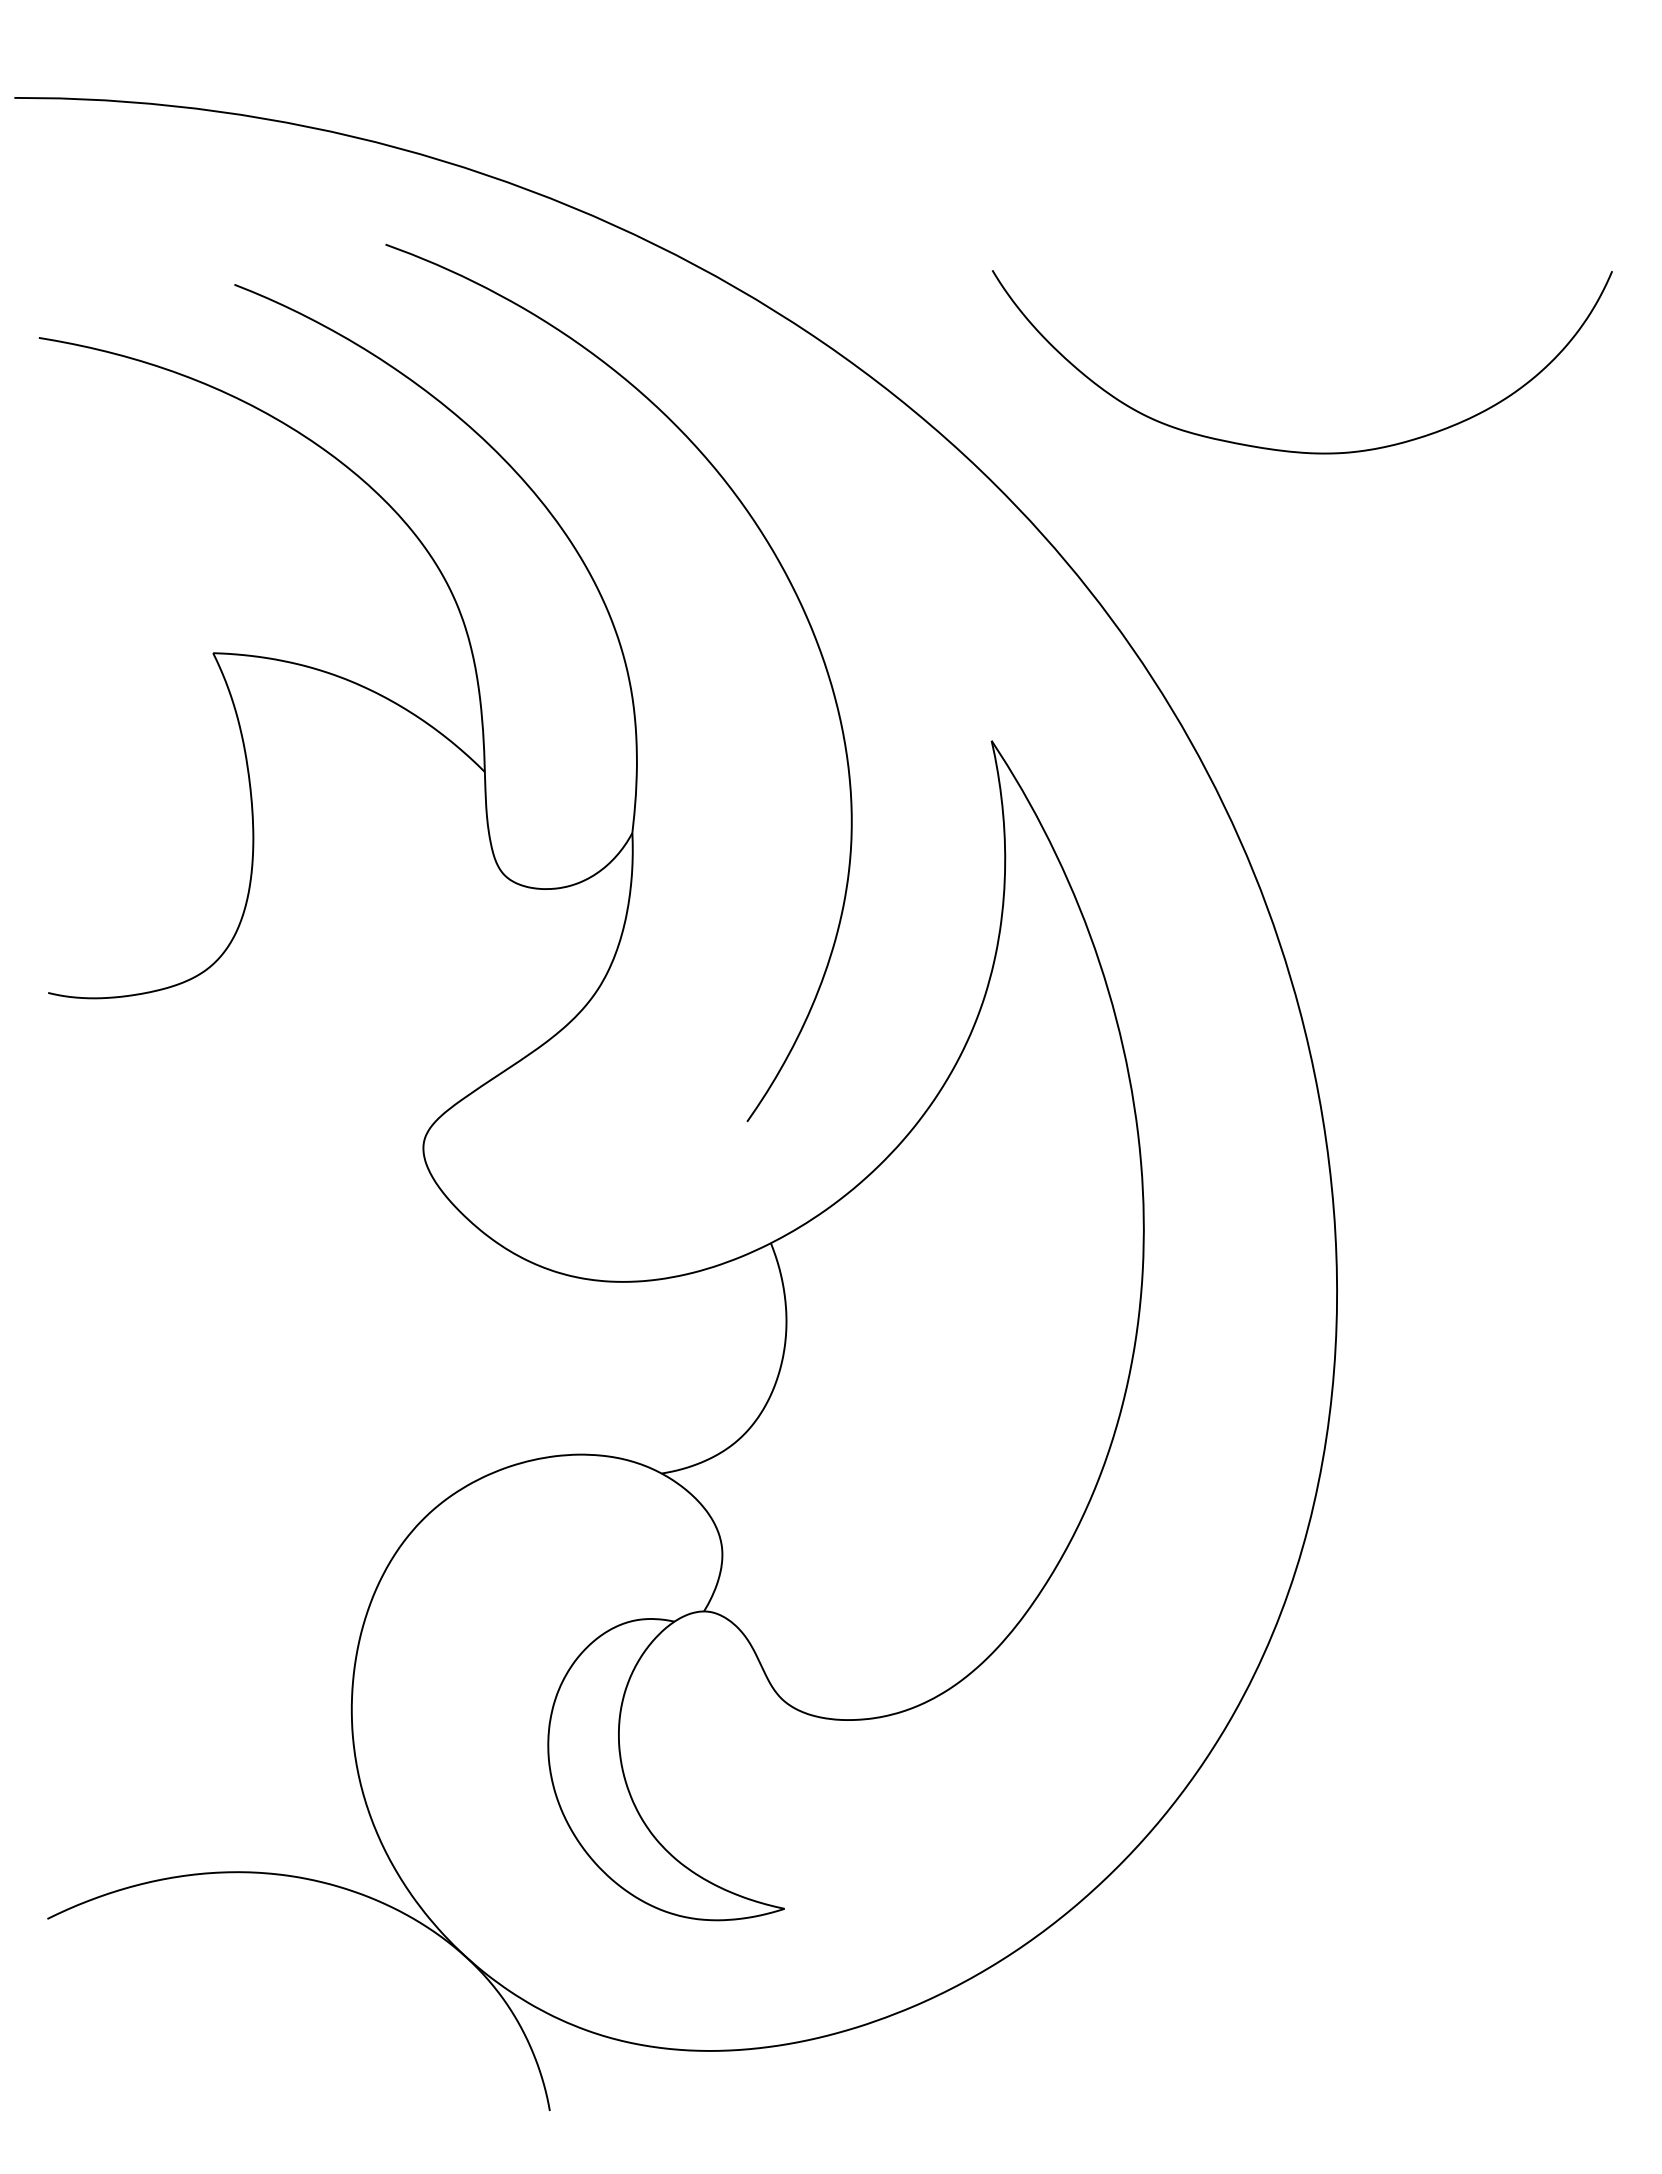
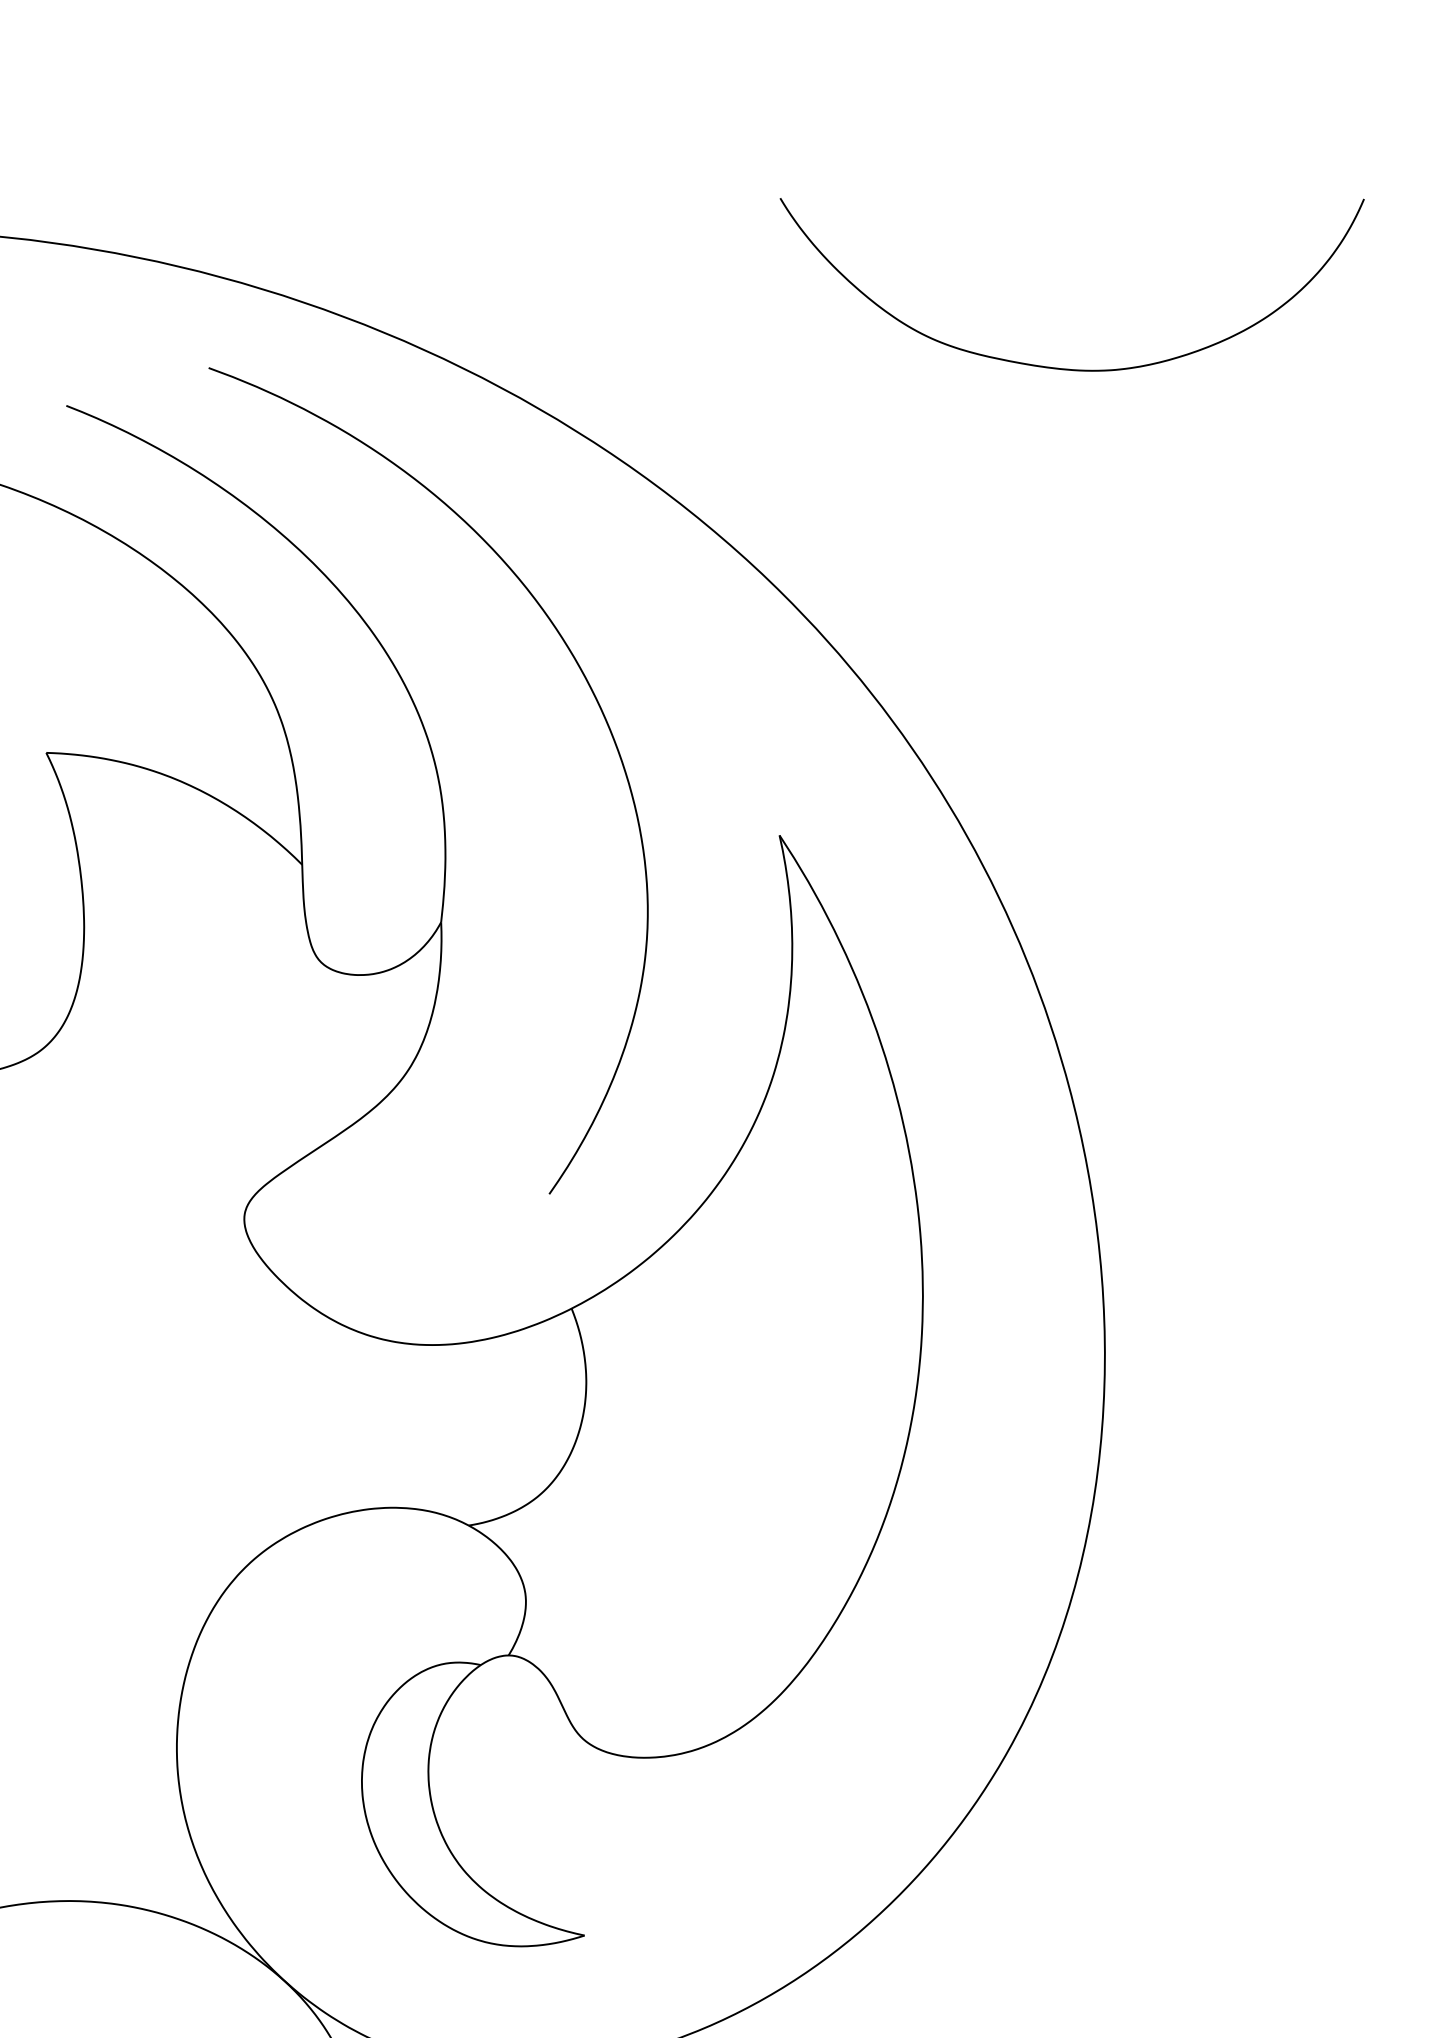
part: (1291, 450) -> (1061, 367), moved

